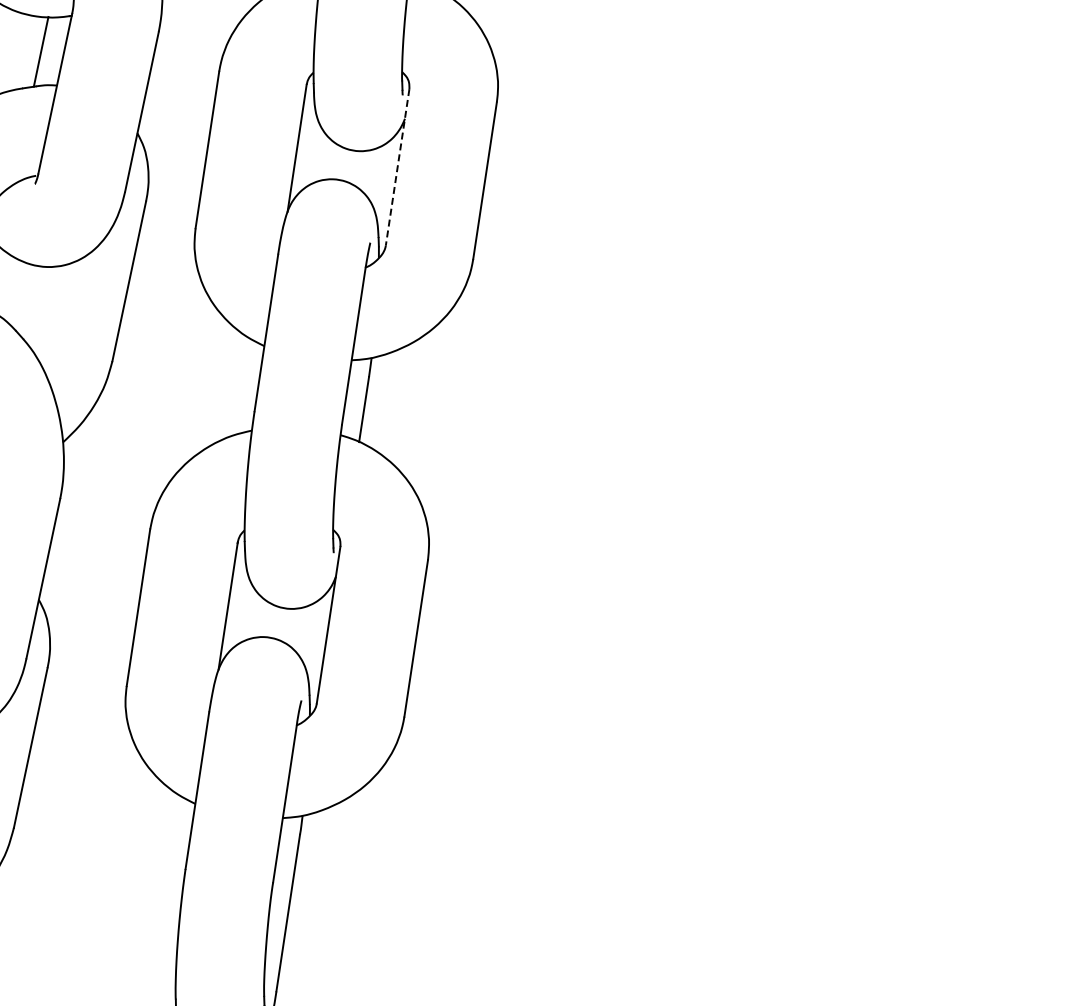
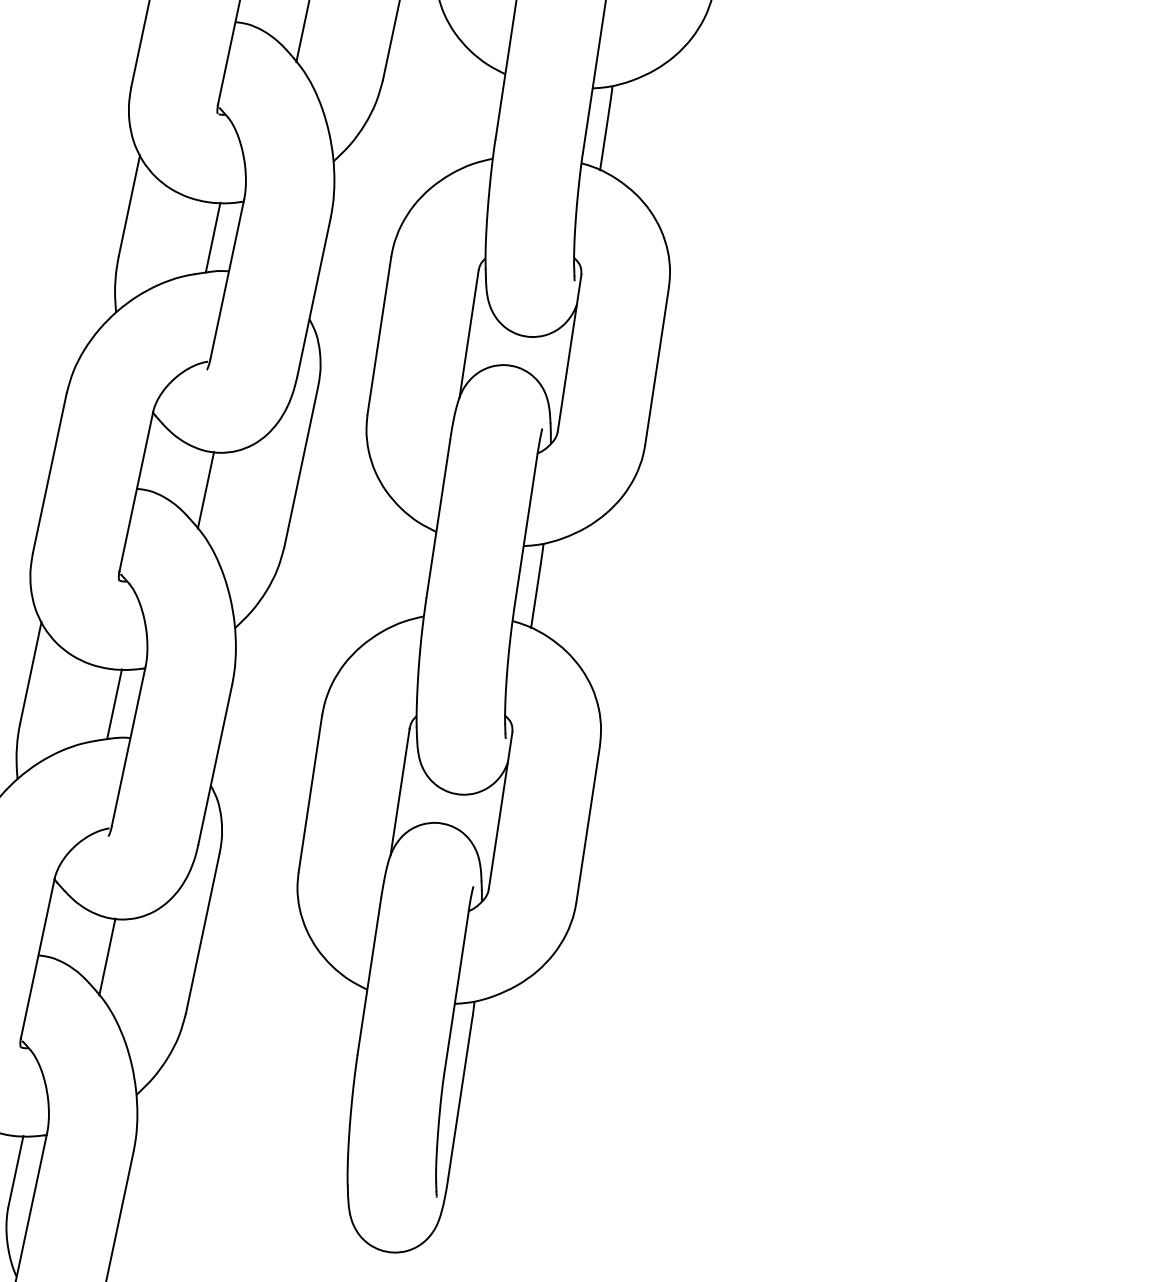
line: (397, 167) -> (569, 353), dashed -> solid
line: (33, 304) -> (205, 490), added

